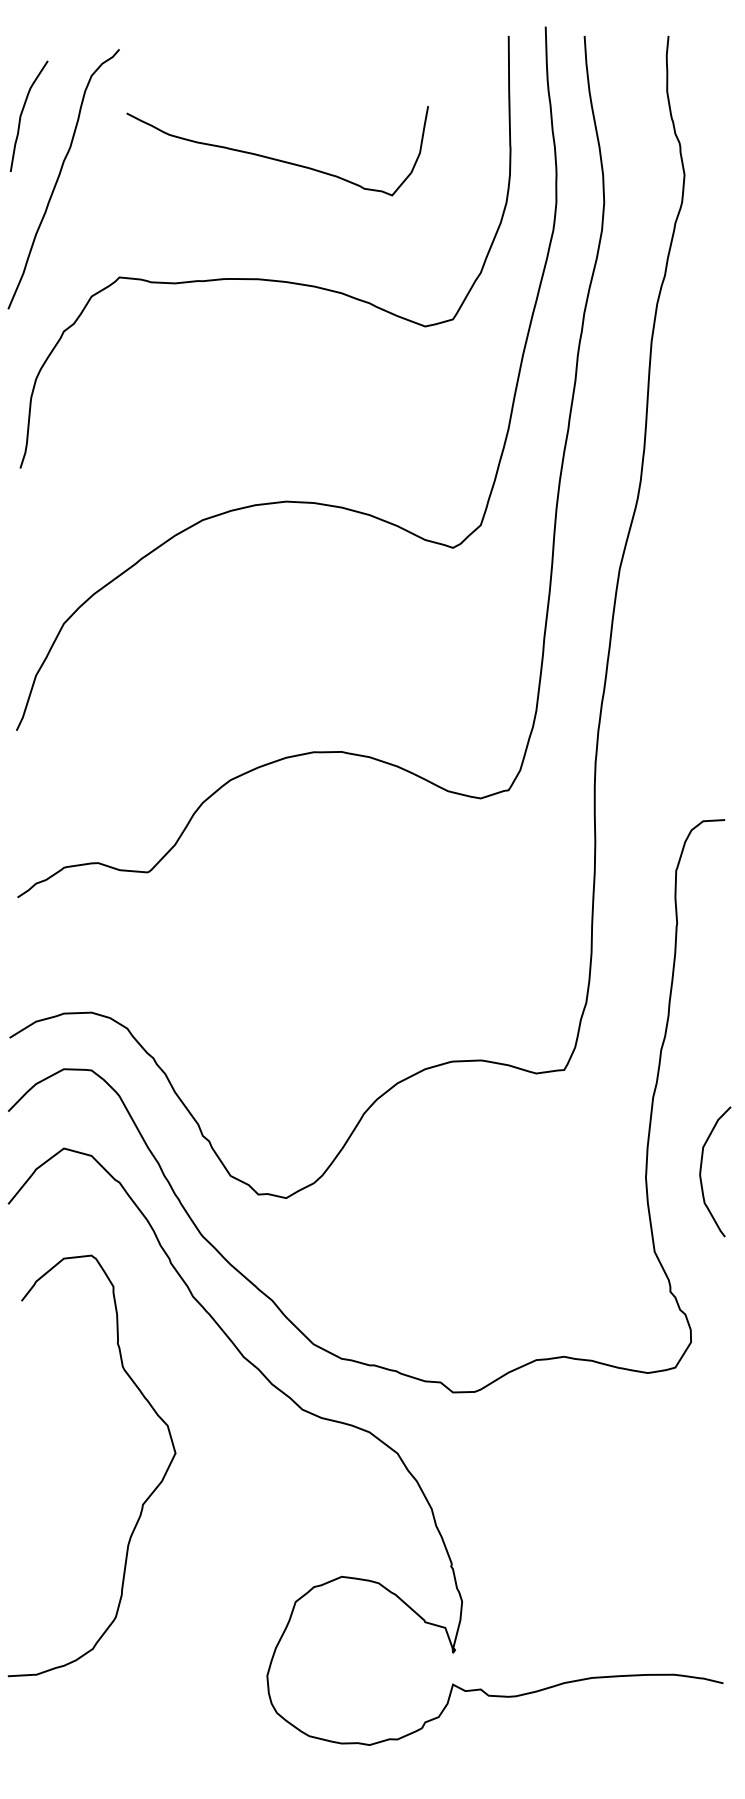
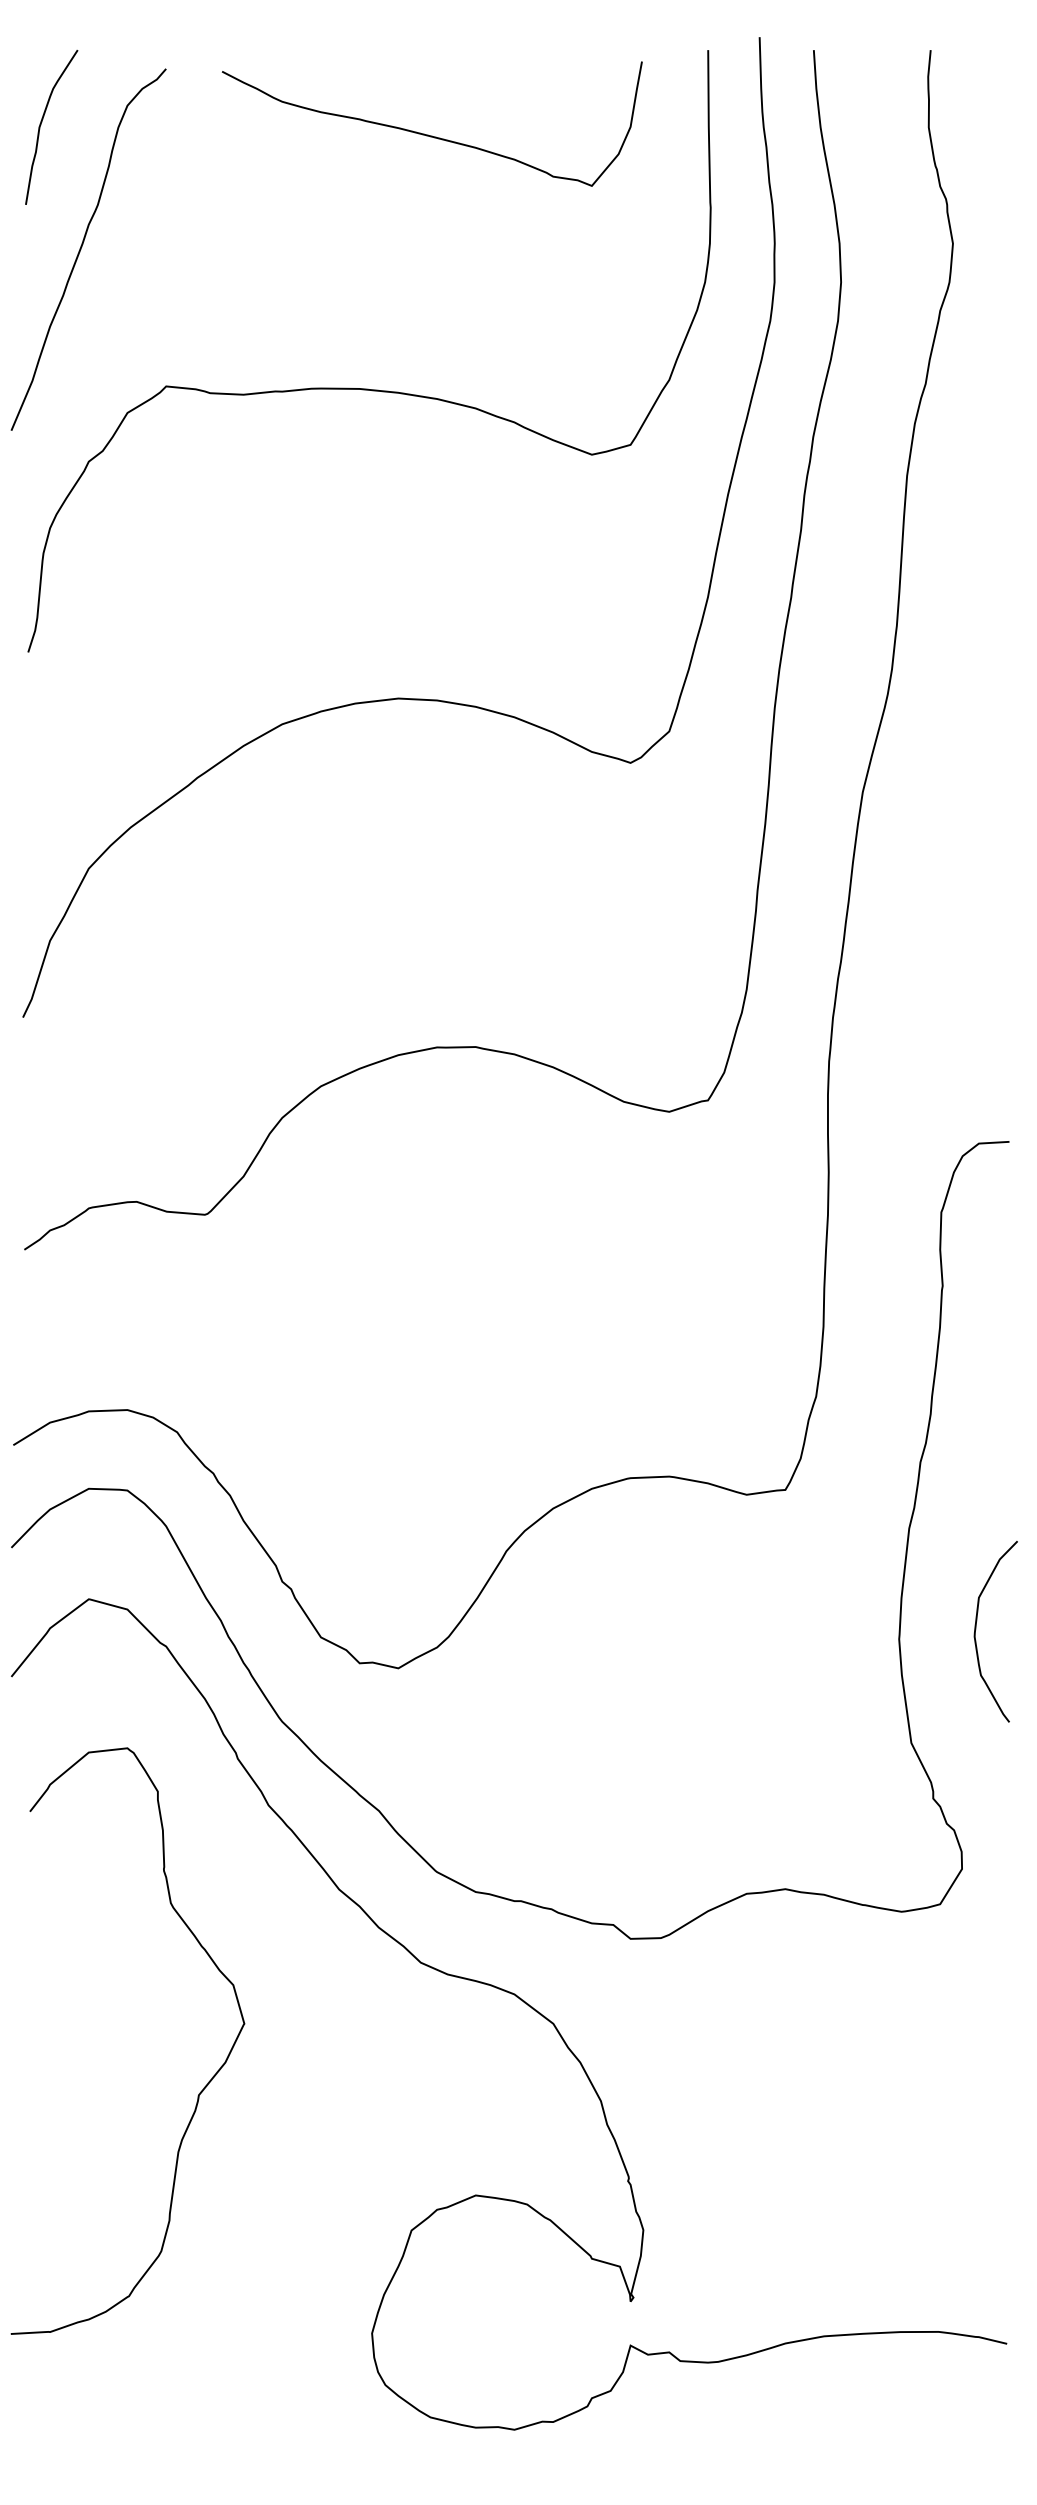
curve: (22, 114) -> (42, 124), moved
curve: (276, 158) -> (430, 134), moved

